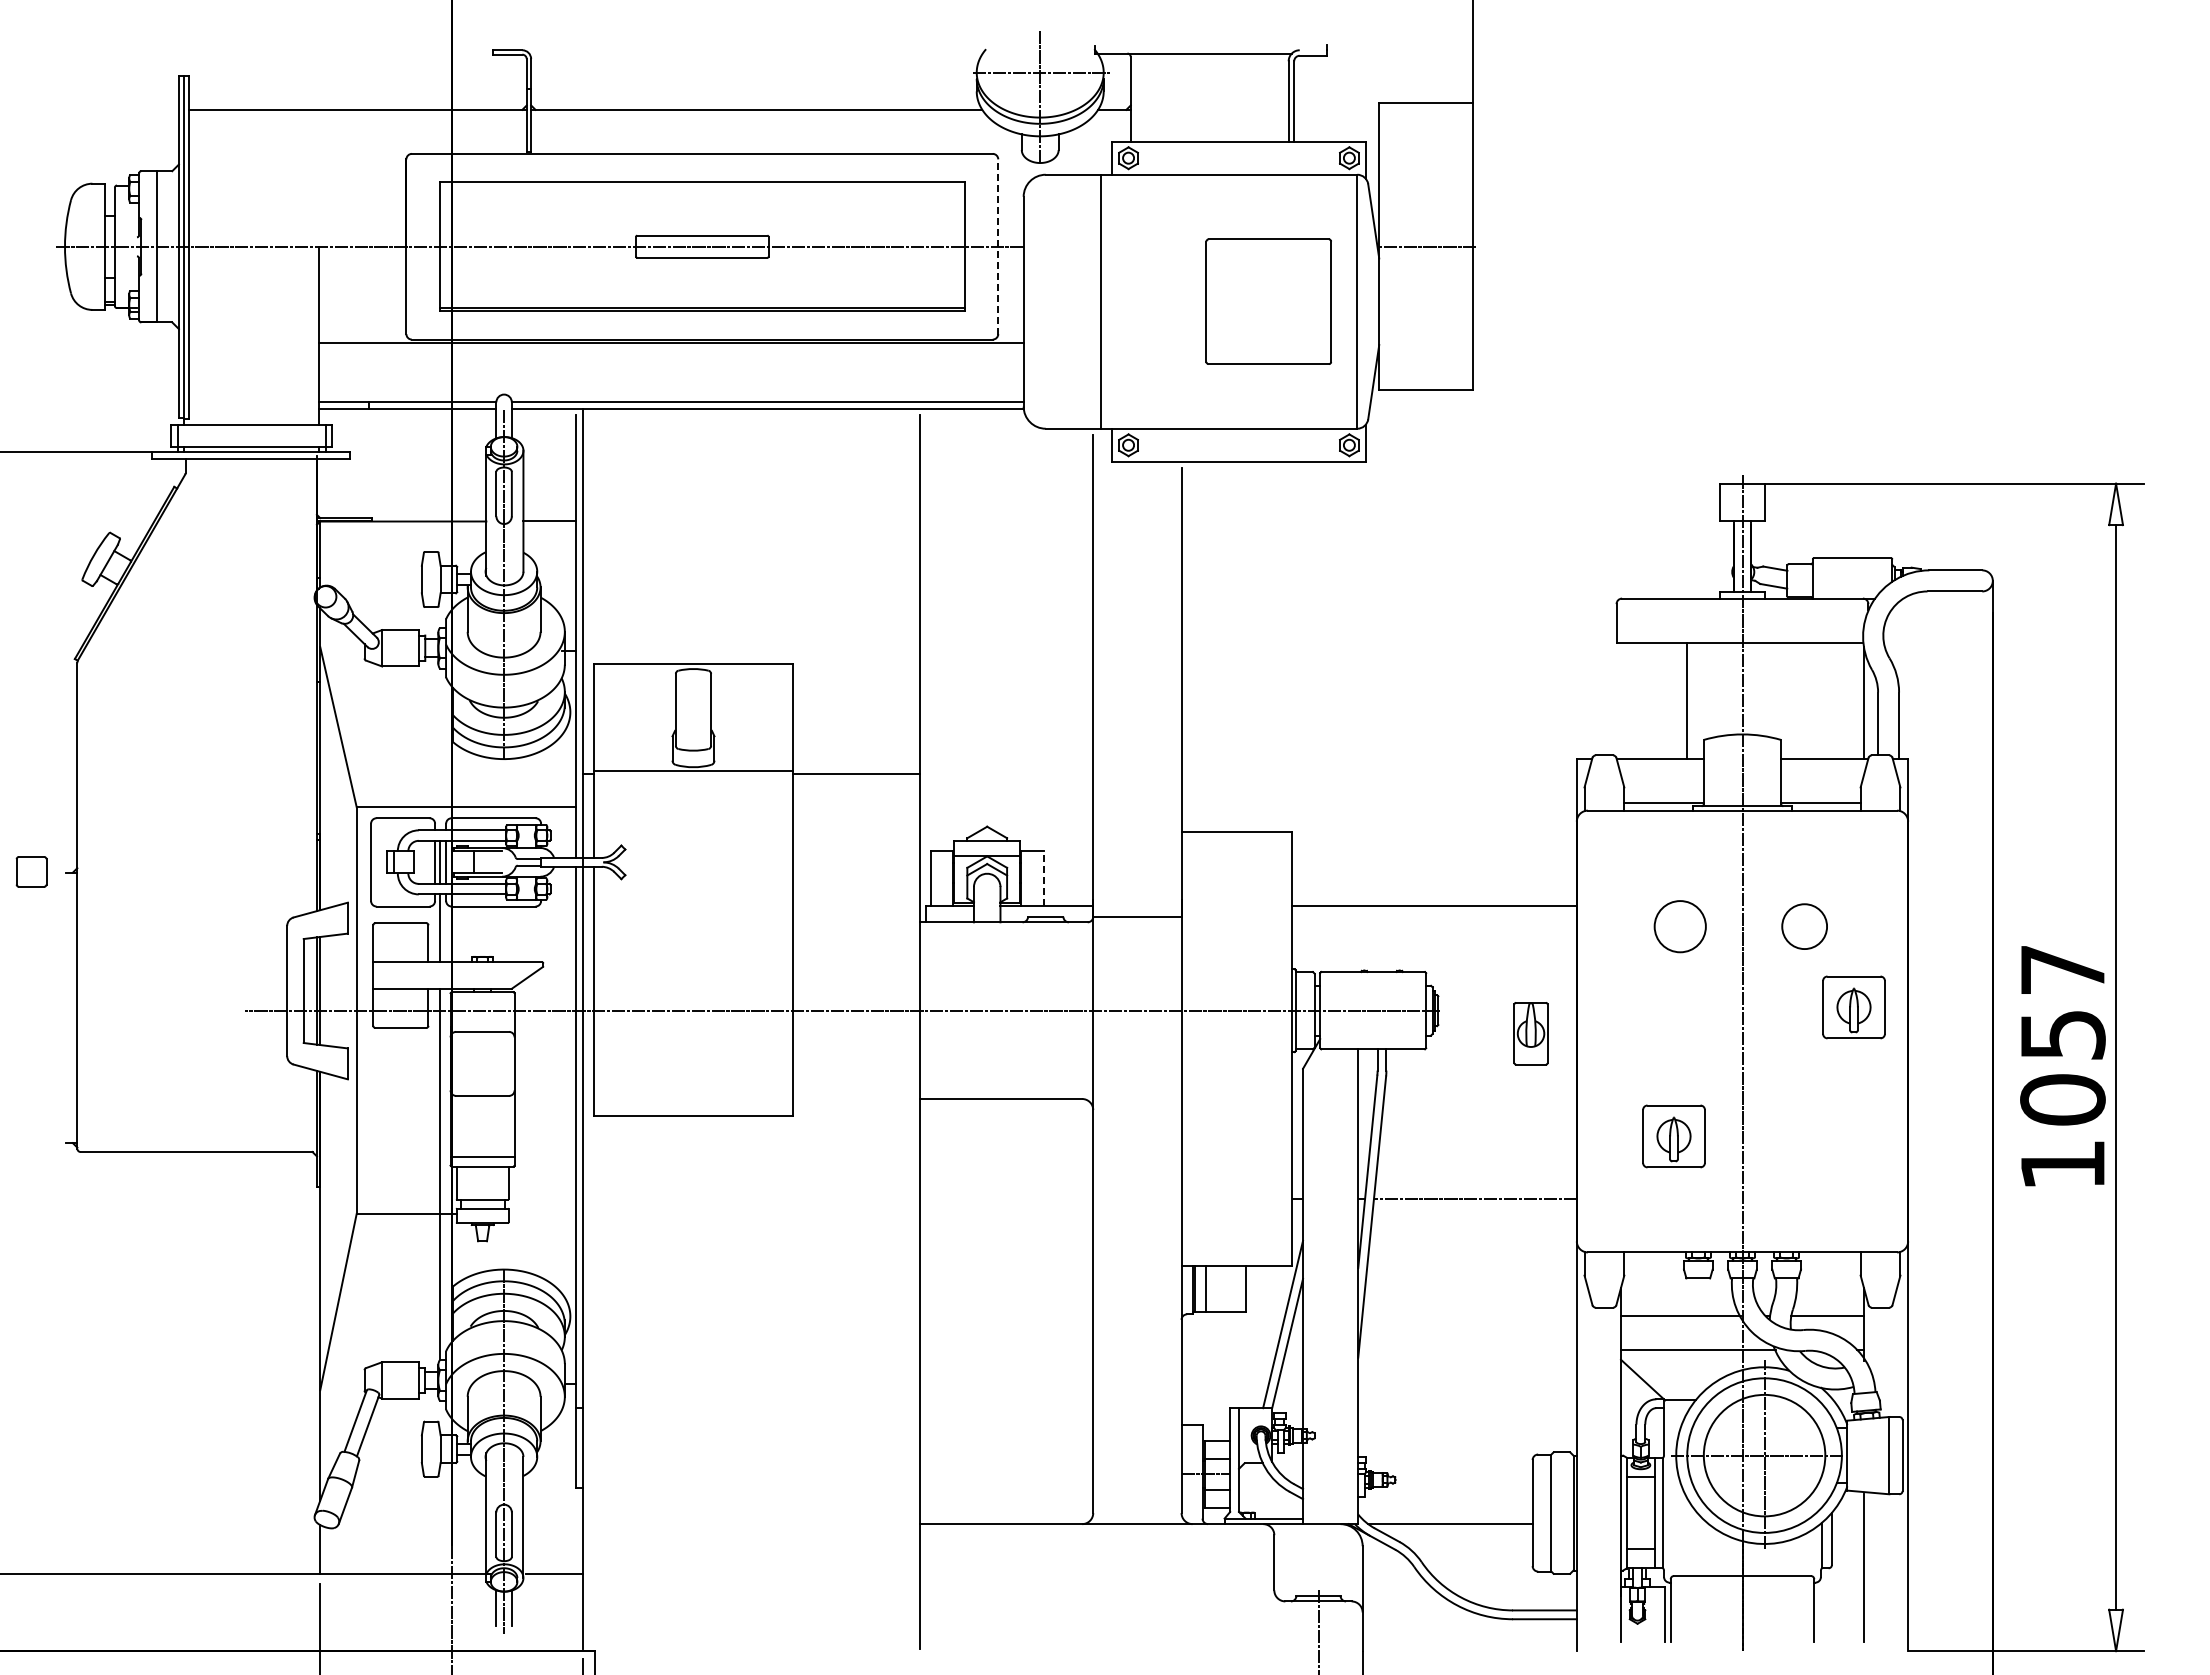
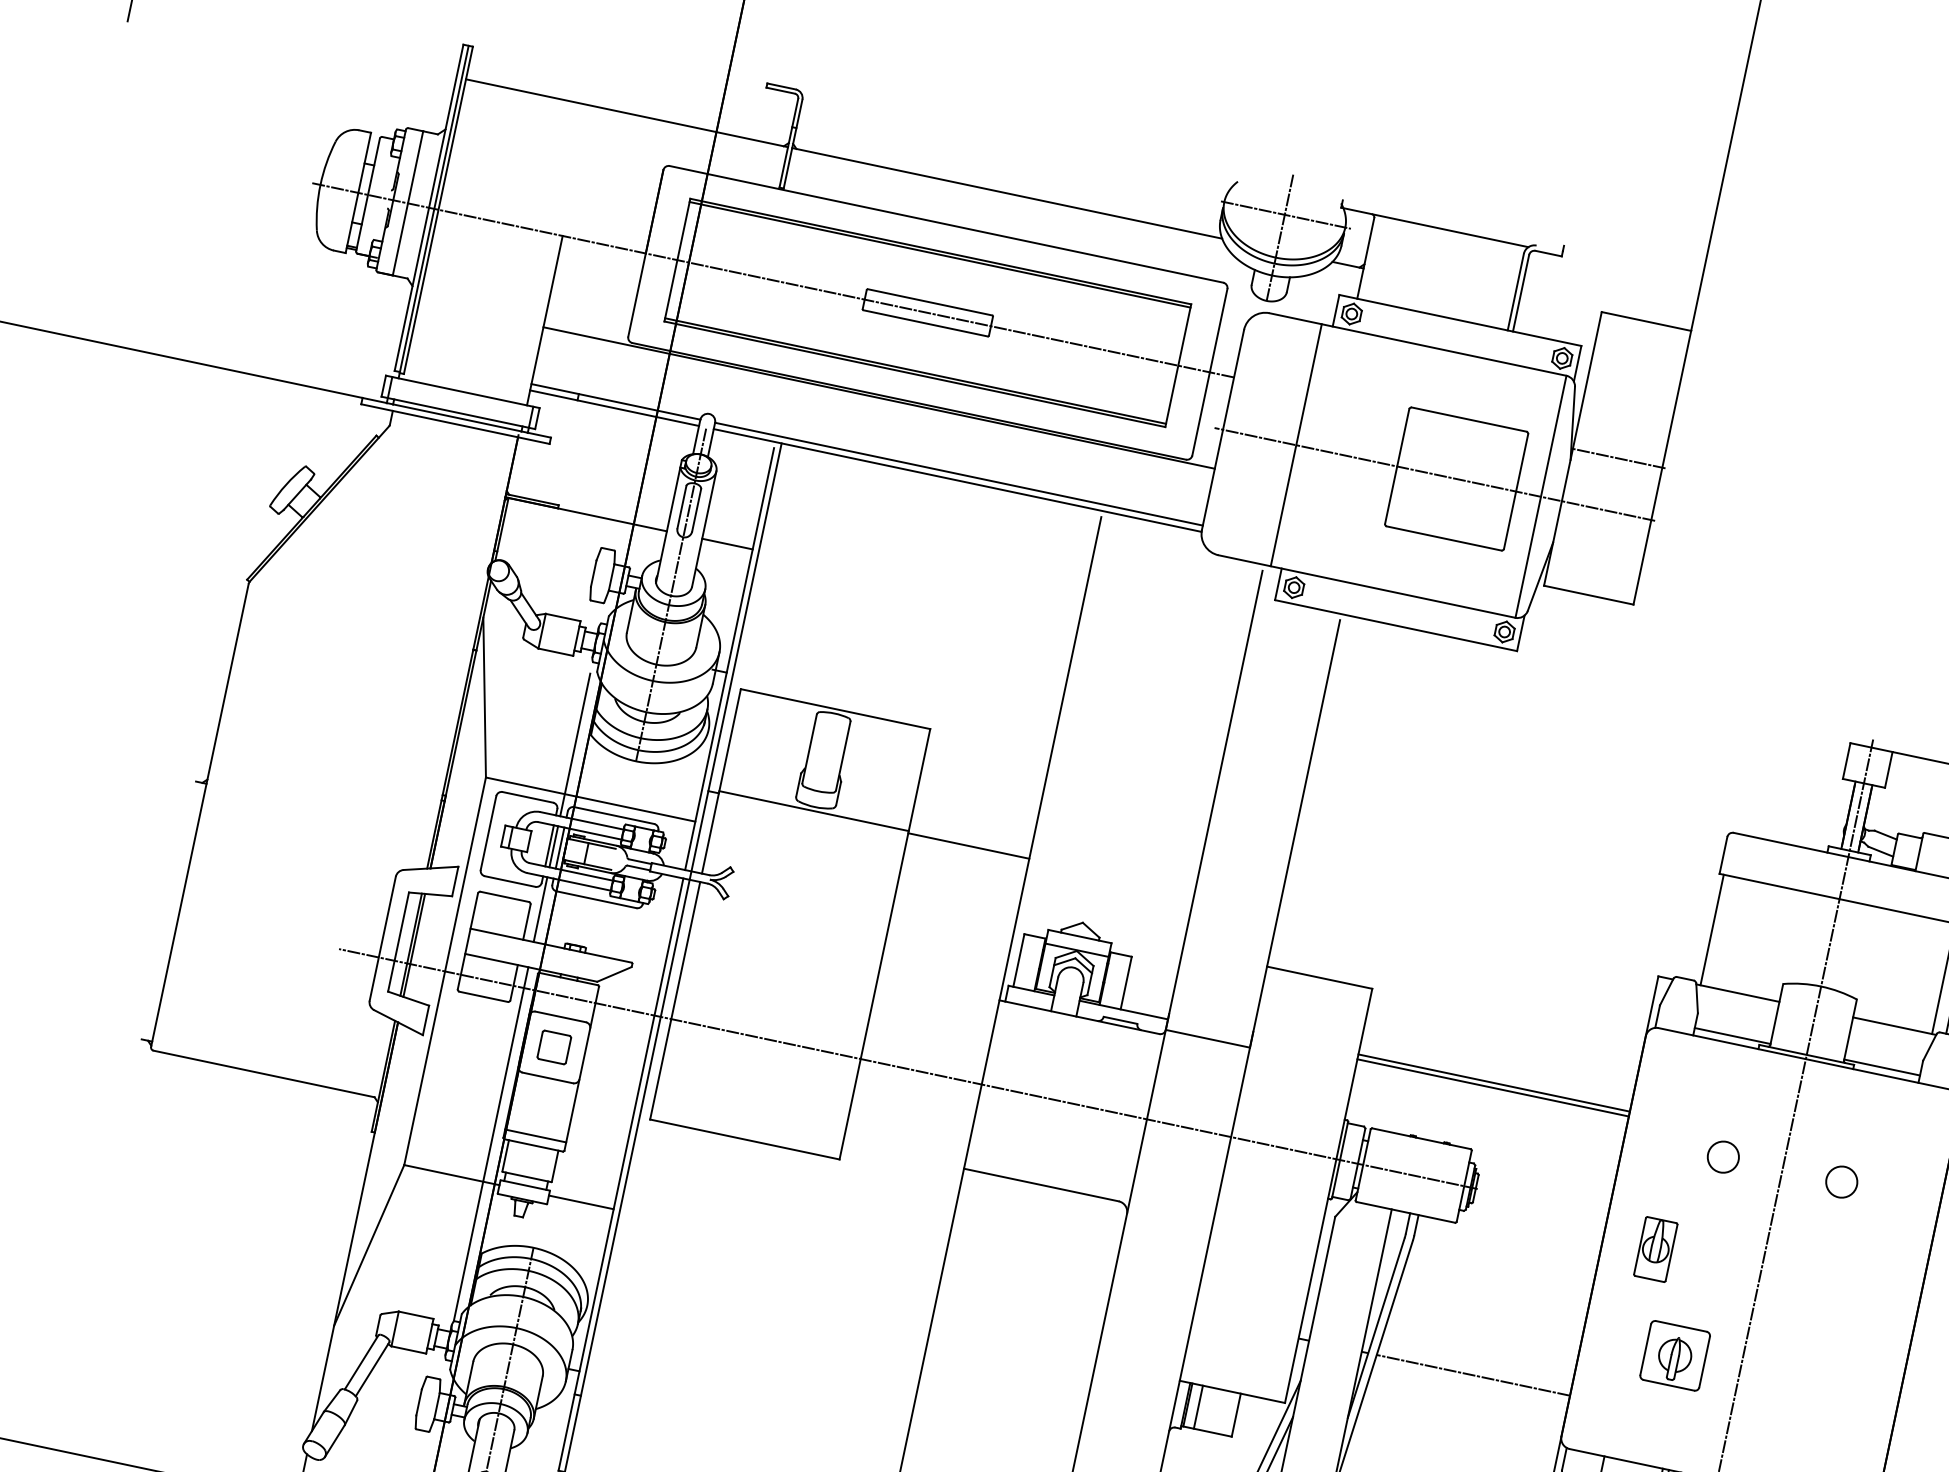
line: (702, 185) -> (940, 254), added
line: (998, 247) -> (1209, 373), dashed -> solid
line: (1245, 301) -> (1434, 474), added
line: (1687, 700) -> (1712, 929), moved
line: (439, 755) -> (575, 744), added
part: (31, 871) -> (554, 1047), moved
line: (1043, 878) -> (1126, 983), dashed -> solid
line: (1433, 900) -> (1493, 1082), added
circle: (1680, 926) -> (1723, 1157), size x0.62
circle: (1804, 926) -> (1841, 1181), size x0.71
part: (1853, 1007) -> (1872, 1269), removed
part: (1530, 1033) -> (1655, 1249), moved
line: (542, 1213) -> (581, 1202), added

